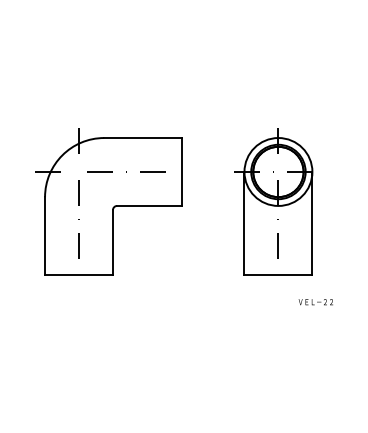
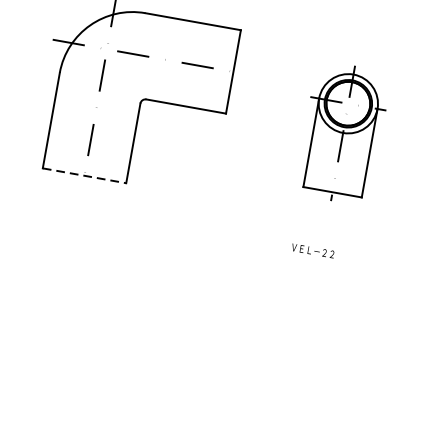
part: (273, 201) -> (339, 128), size x0.7
line: (79, 274) -> (85, 175), solid -> dashed
text: (315, 302) -> (312, 251), moved

